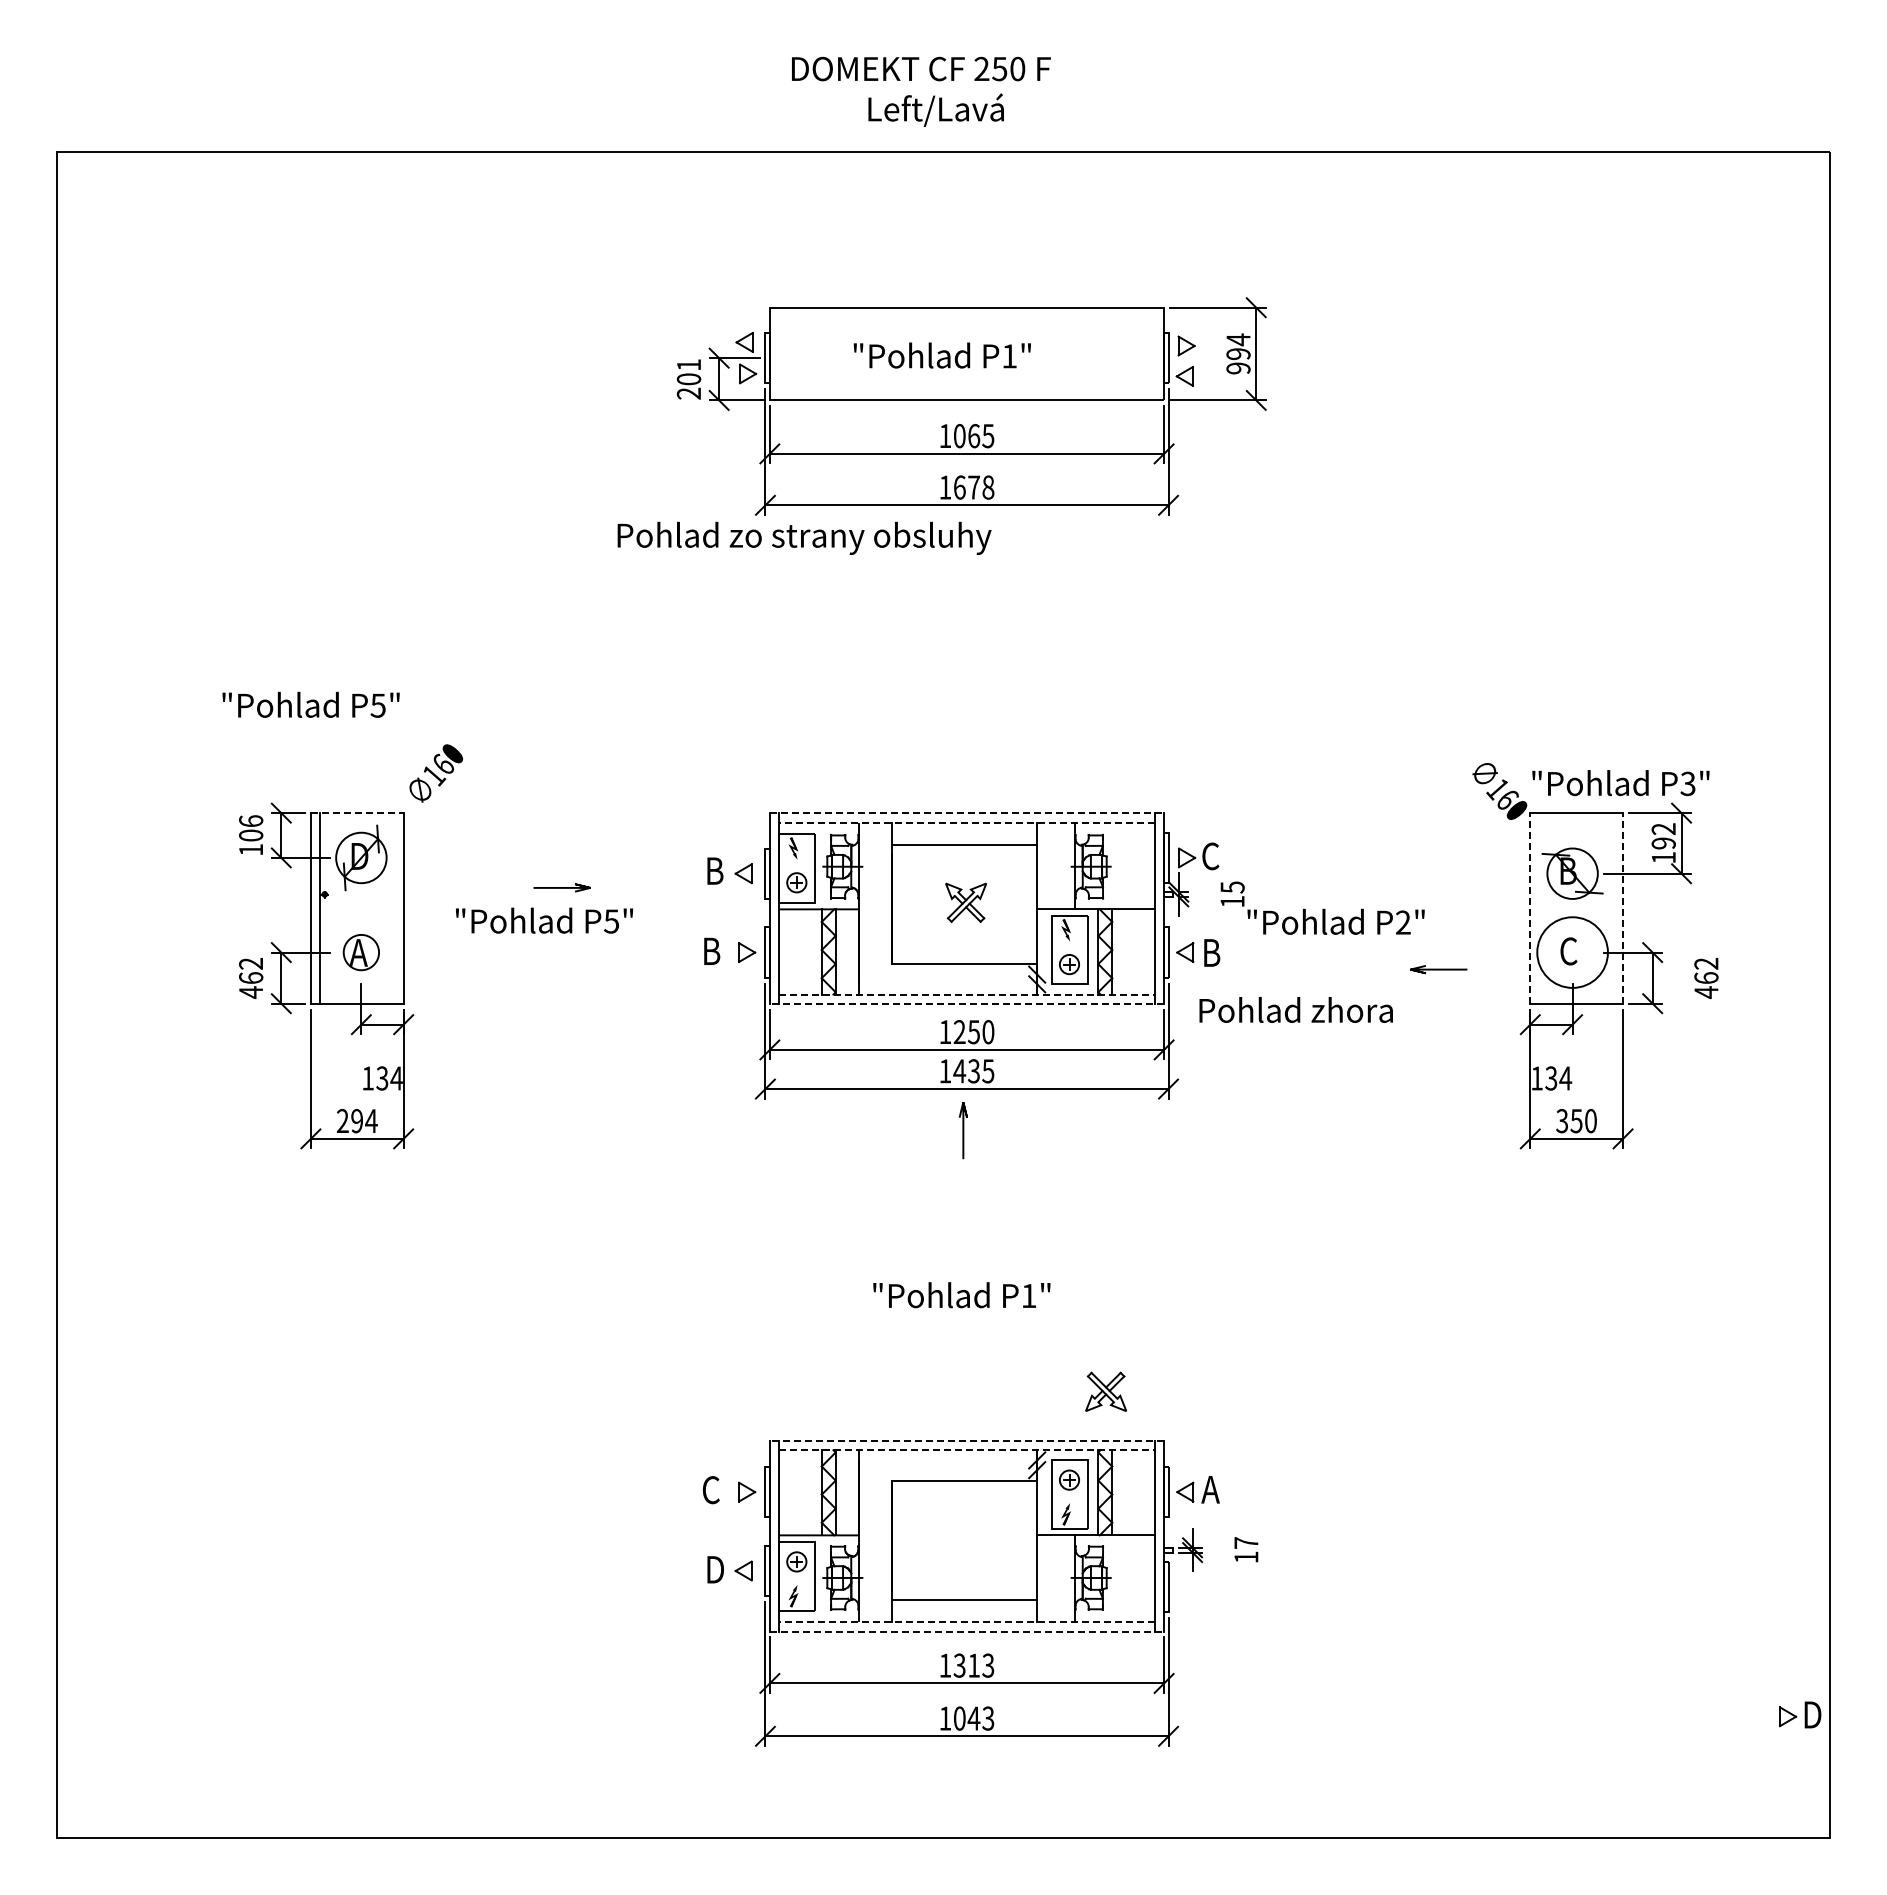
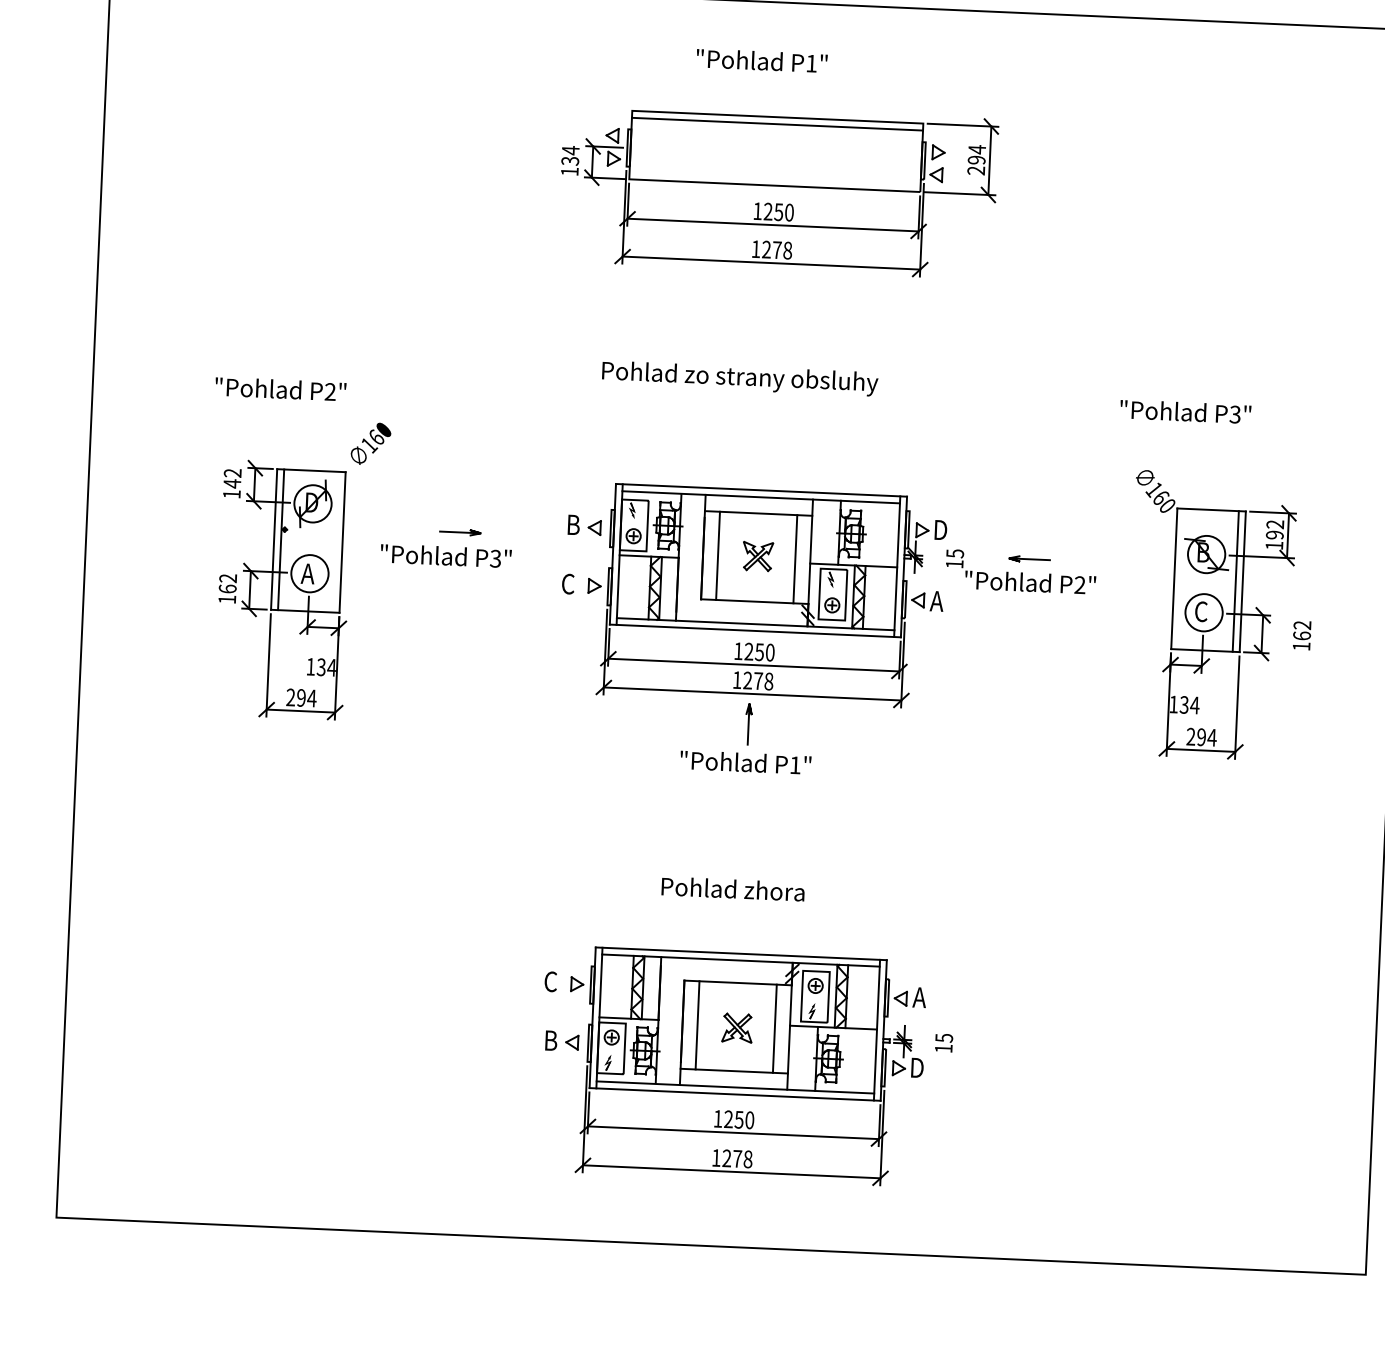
line: (966, 317) -> (777, 124), added
text: (941, 355) -> (761, 60), moved
text: (1238, 368) -> (976, 170), 994 -> 294
text: (688, 378) -> (569, 160), 201 -> 134
text: (973, 435) -> (778, 211), 1065 -> 1250
text: (959, 487) -> (766, 249), 1678 -> 1278
text: (804, 537) -> (740, 377), moved
text: (377, 705) -> (329, 391), P5" -> P2"
text: (1620, 783) -> (1185, 412), moved
line: (357, 813) -> (311, 470), dashed -> solid
line: (967, 813) -> (761, 490), dashed -> solid
line: (967, 822) -> (761, 497), dashed -> solid
text: (251, 828) -> (232, 478), 106 -> 142
text: (1211, 856) -> (940, 530), C -> D
line: (912, 904) -> (718, 555), added
line: (1016, 904) -> (795, 559), added
line: (1530, 907) -> (1174, 578), dashed -> solid
line: (1623, 907) -> (1243, 581), dashed -> solid
line: (1613, 908) -> (1235, 581), added
text: (611, 921) -> (495, 558), P5" -> P3"
text: (711, 951) -> (568, 584), B -> C
circle: (361, 952) -> (310, 573), size x1.43
text: (1210, 952) -> (936, 601), B -> A
circle: (1572, 952) -> (1204, 612), size x0.71
line: (1438, 969) -> (1029, 559), moved
text: (250, 992) -> (226, 599), 462 -> 162
text: (1706, 992) -> (1301, 646), 462 -> 162
line: (967, 994) -> (756, 624), dashed -> solid
line: (966, 1003) -> (755, 630), dashed -> solid
text: (1295, 1009) -> (732, 888), moved
text: (973, 1071) -> (757, 681), 1435 -> 1278
text: (1576, 1121) -> (1201, 737), 350 -> 294
text: (961, 1295) -> (745, 762), moved
part: (1105, 1391) -> (736, 1027), moved
line: (966, 1441) -> (740, 954), dashed -> solid
line: (967, 1450) -> (741, 960), dashed -> solid
line: (912, 1540) -> (697, 1025), added
line: (1016, 1540) -> (774, 1028), added
text: (1246, 1543) -> (944, 1038), 17 -> 15
text: (716, 1569) -> (552, 1040), D -> B
line: (967, 1622) -> (735, 1087), dashed -> solid
line: (967, 1631) -> (735, 1094), dashed -> solid
text: (973, 1665) -> (738, 1119), 1313 -> 1250
part: (1800, 1714) -> (908, 1067), moved
text: (973, 1718) -> (737, 1158), 1043 -> 1278

